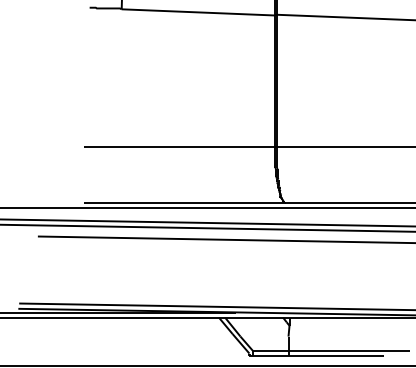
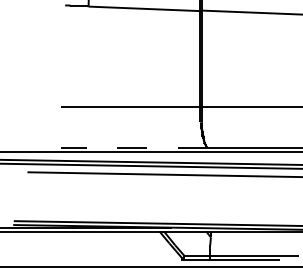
line: (184, 202) -> (134, 147), solid -> dashed

